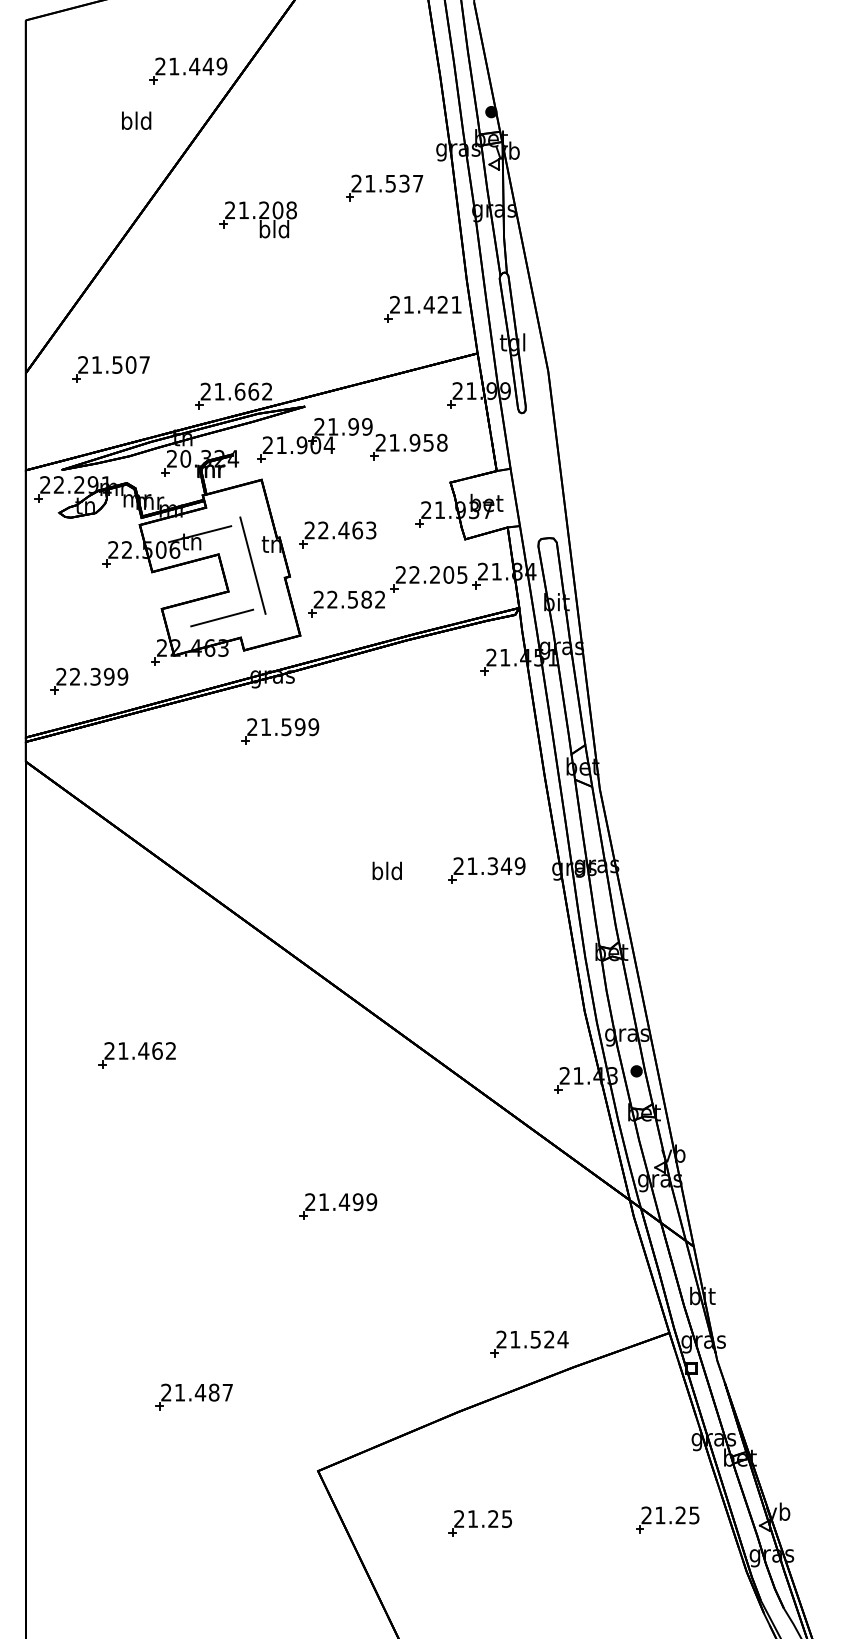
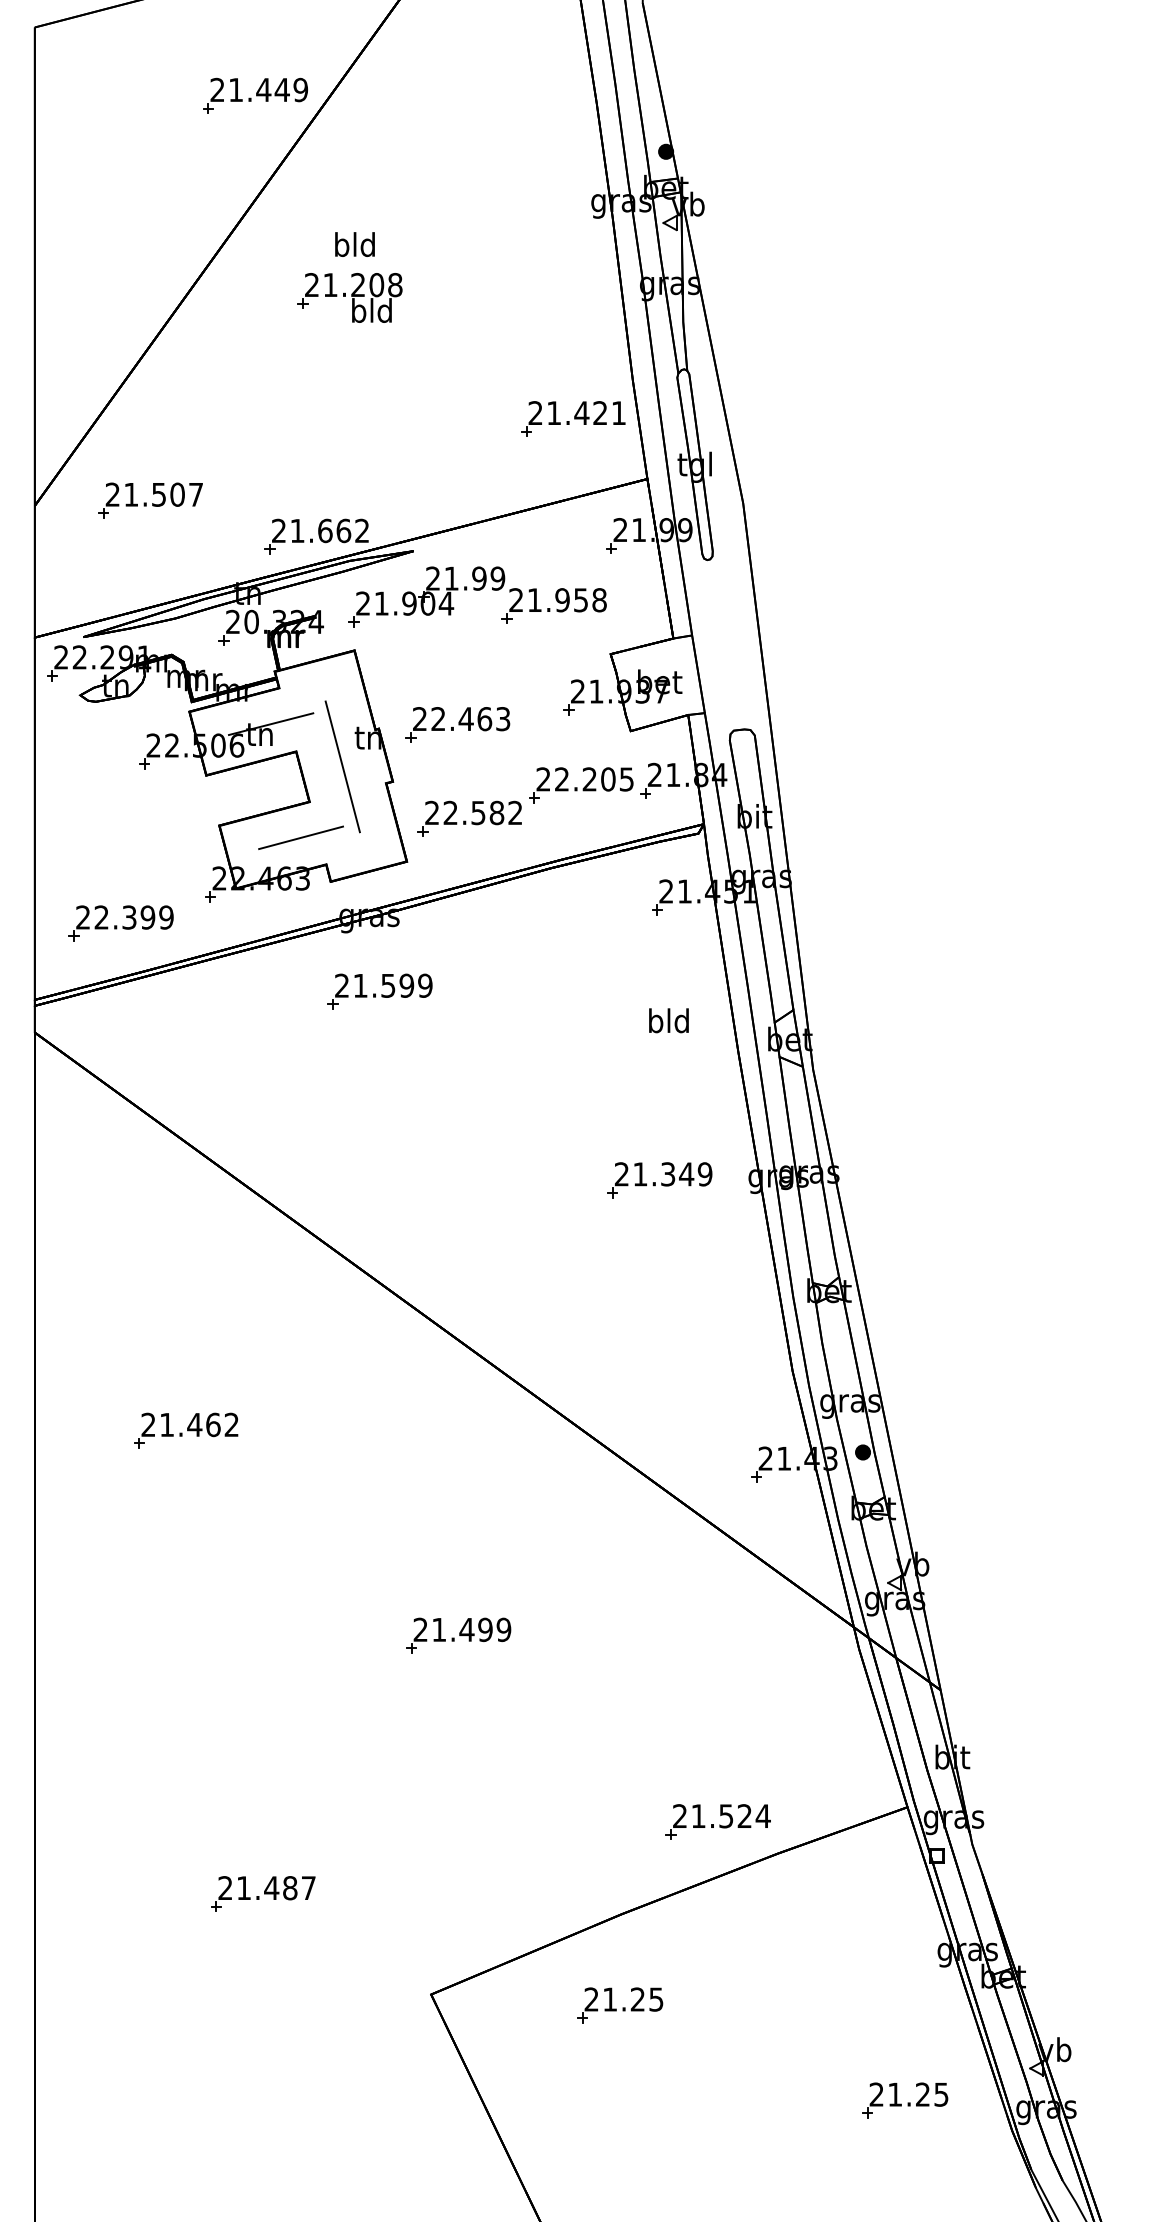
text: (136, 120) -> (354, 244), moved
part: (384, 187) -> (521, 254), removed
text: (386, 870) -> (668, 1020), moved
part: (667, 1519) -> (905, 2100), moved
part: (480, 1523) -> (620, 2005), moved

